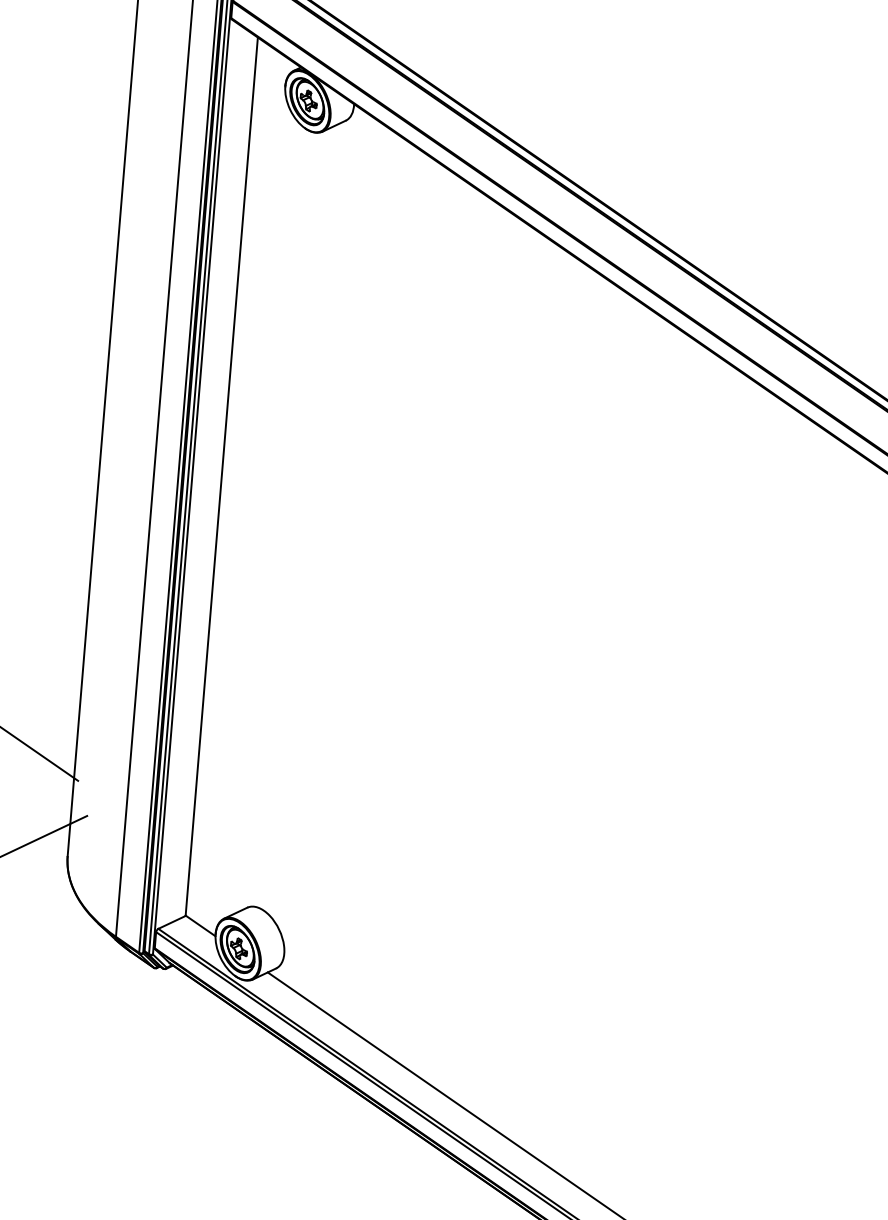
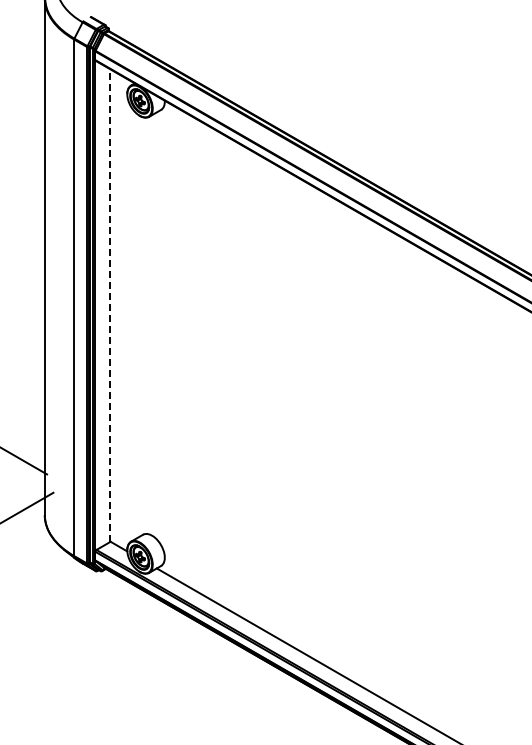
line: (221, 476) -> (110, 305), solid -> dashed

